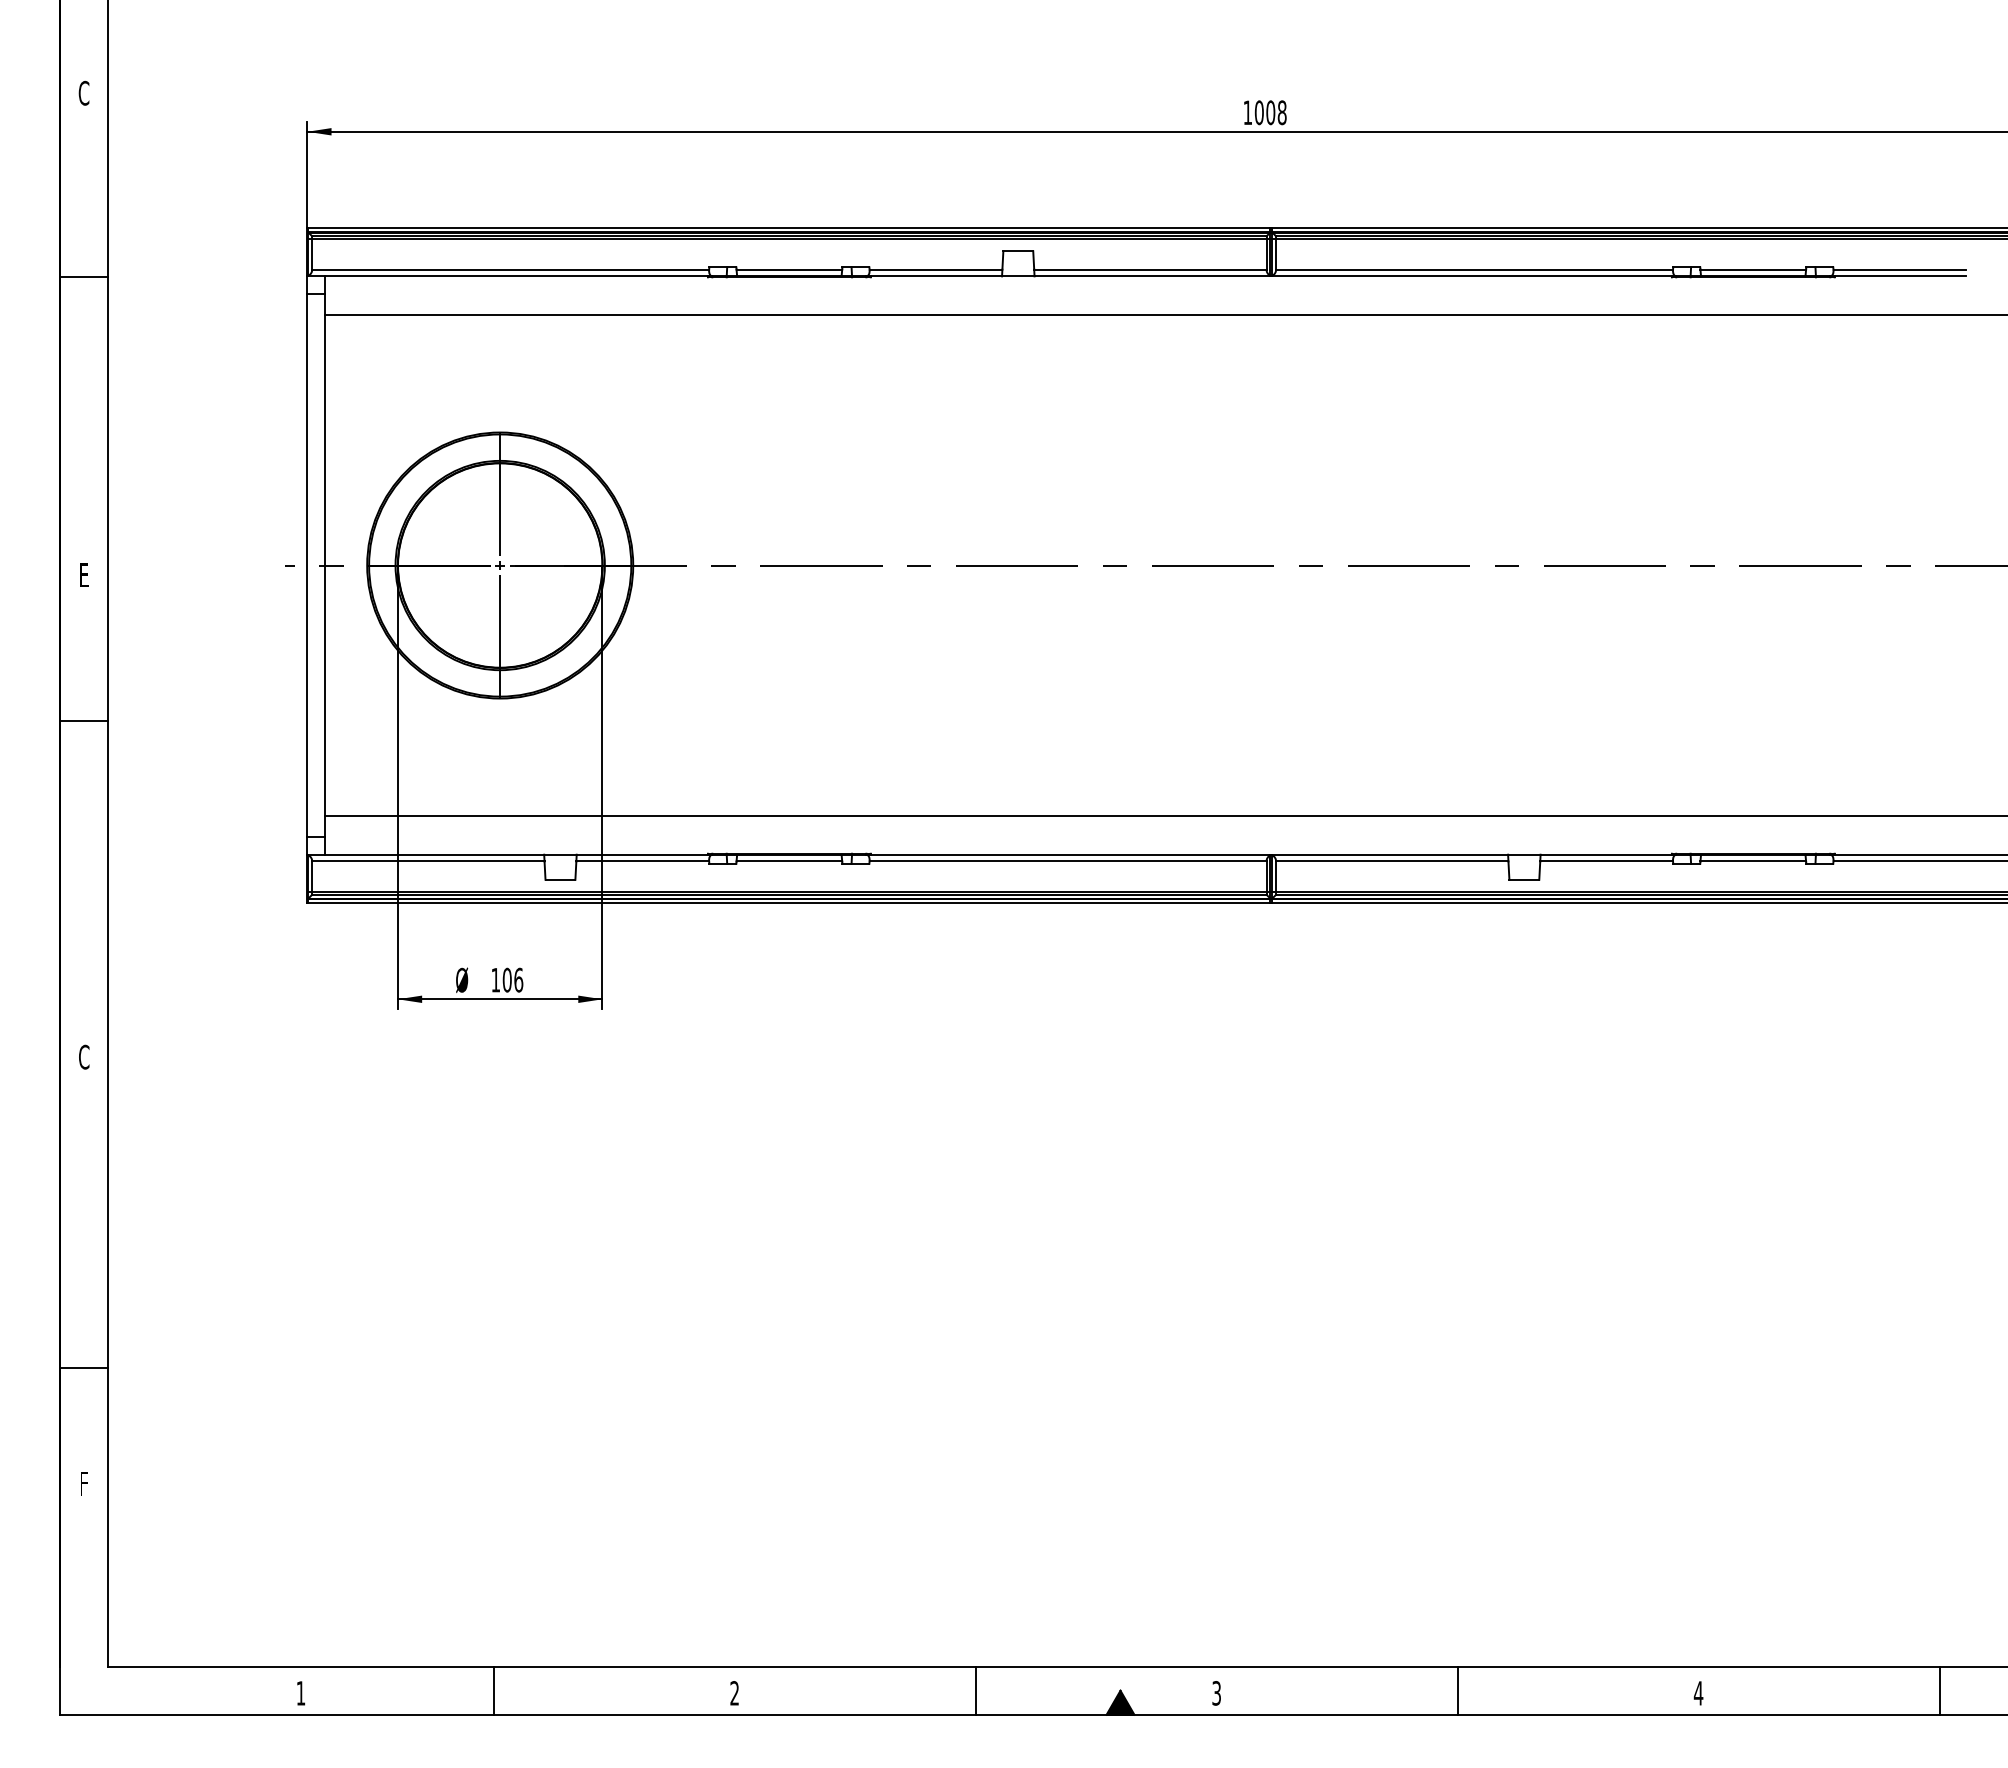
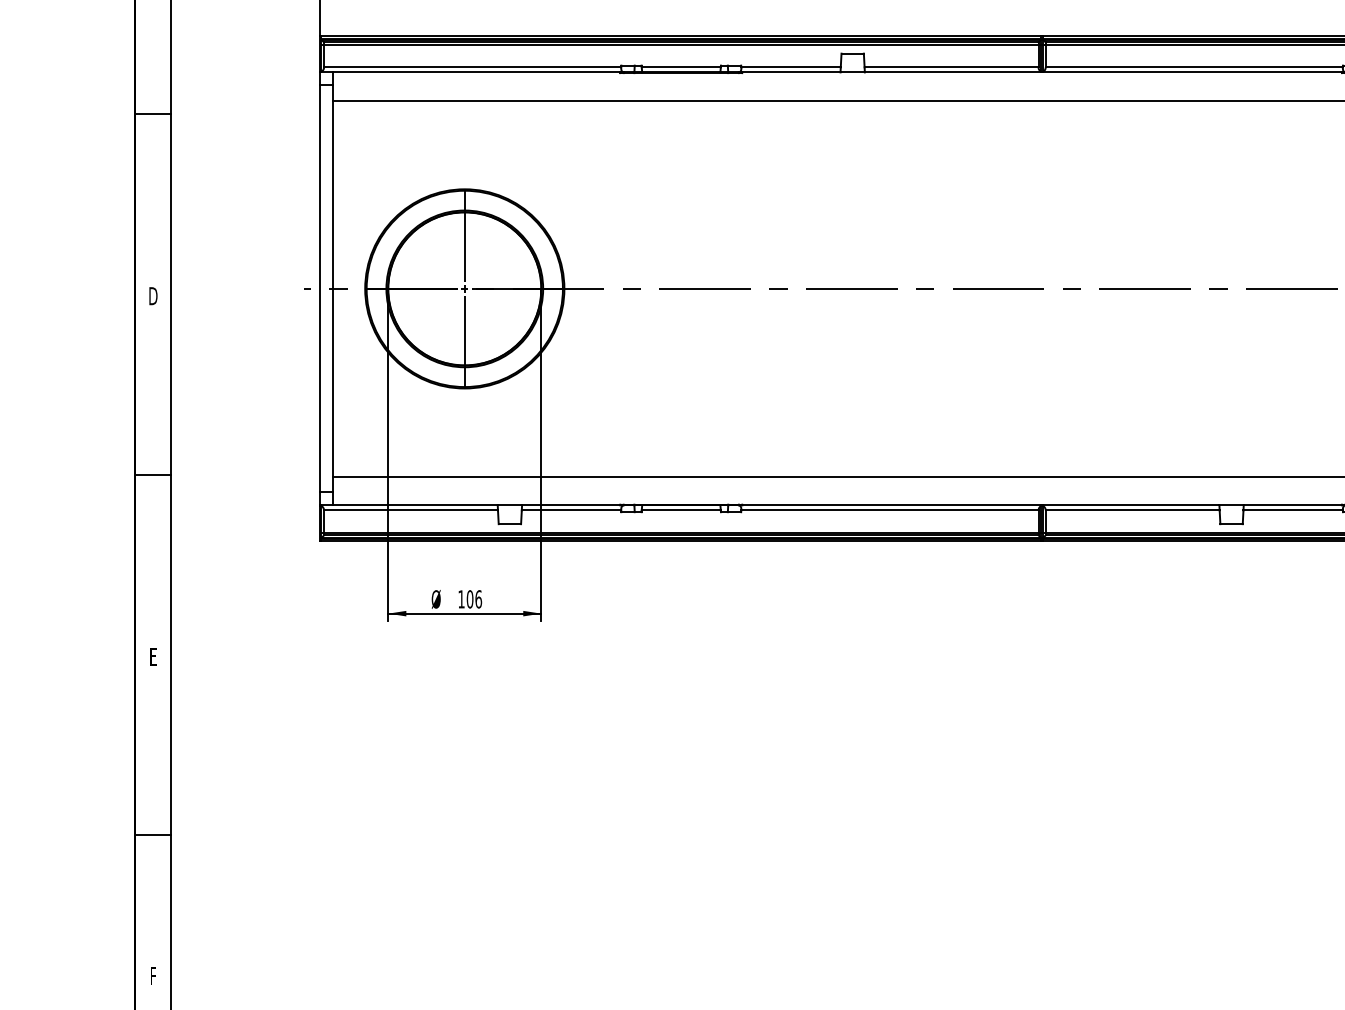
line: (84, 276) -> (153, 113), moved
text: (83, 575) -> (152, 296), E -> D
line: (84, 720) -> (153, 474), moved
text: (84, 1056) -> (153, 656), C -> E
line: (84, 1367) -> (153, 835), moved

